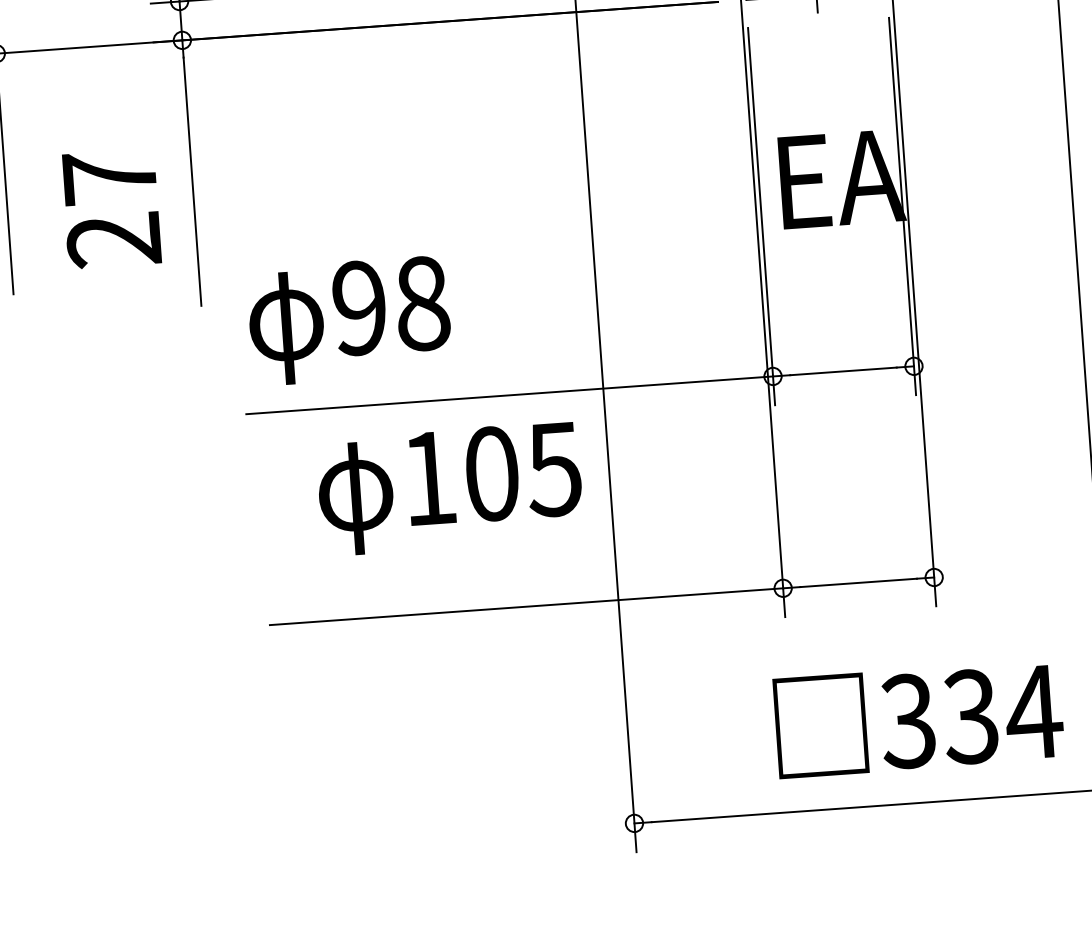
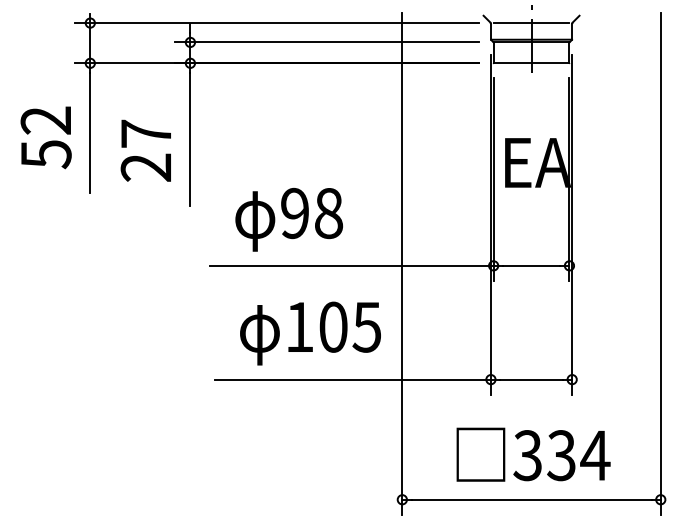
text: (348, 320) -> (288, 219), moved
text: (450, 488) -> (310, 333), moved
text: (918, 718) -> (533, 454), moved

